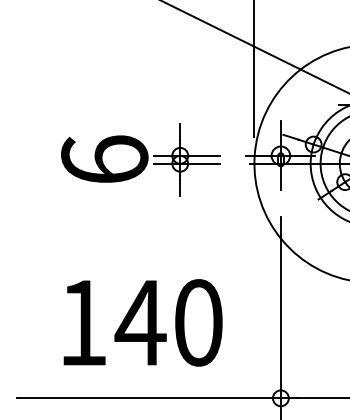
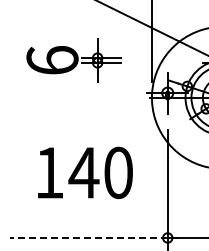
part: (139, 159) -> (73, 60), moved
text: (143, 322) -> (85, 172), moved
line: (149, 397) -> (89, 237), solid -> dashed

